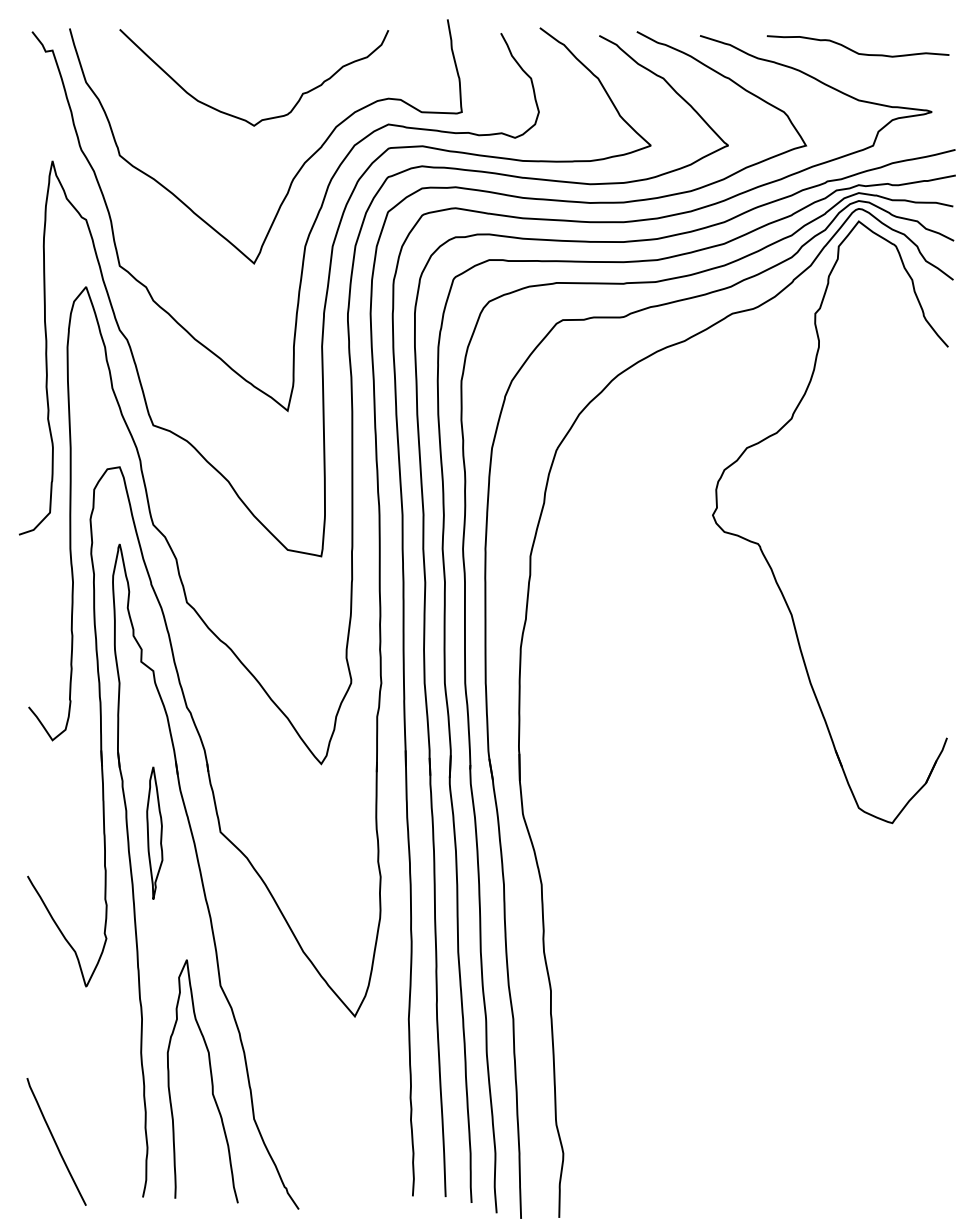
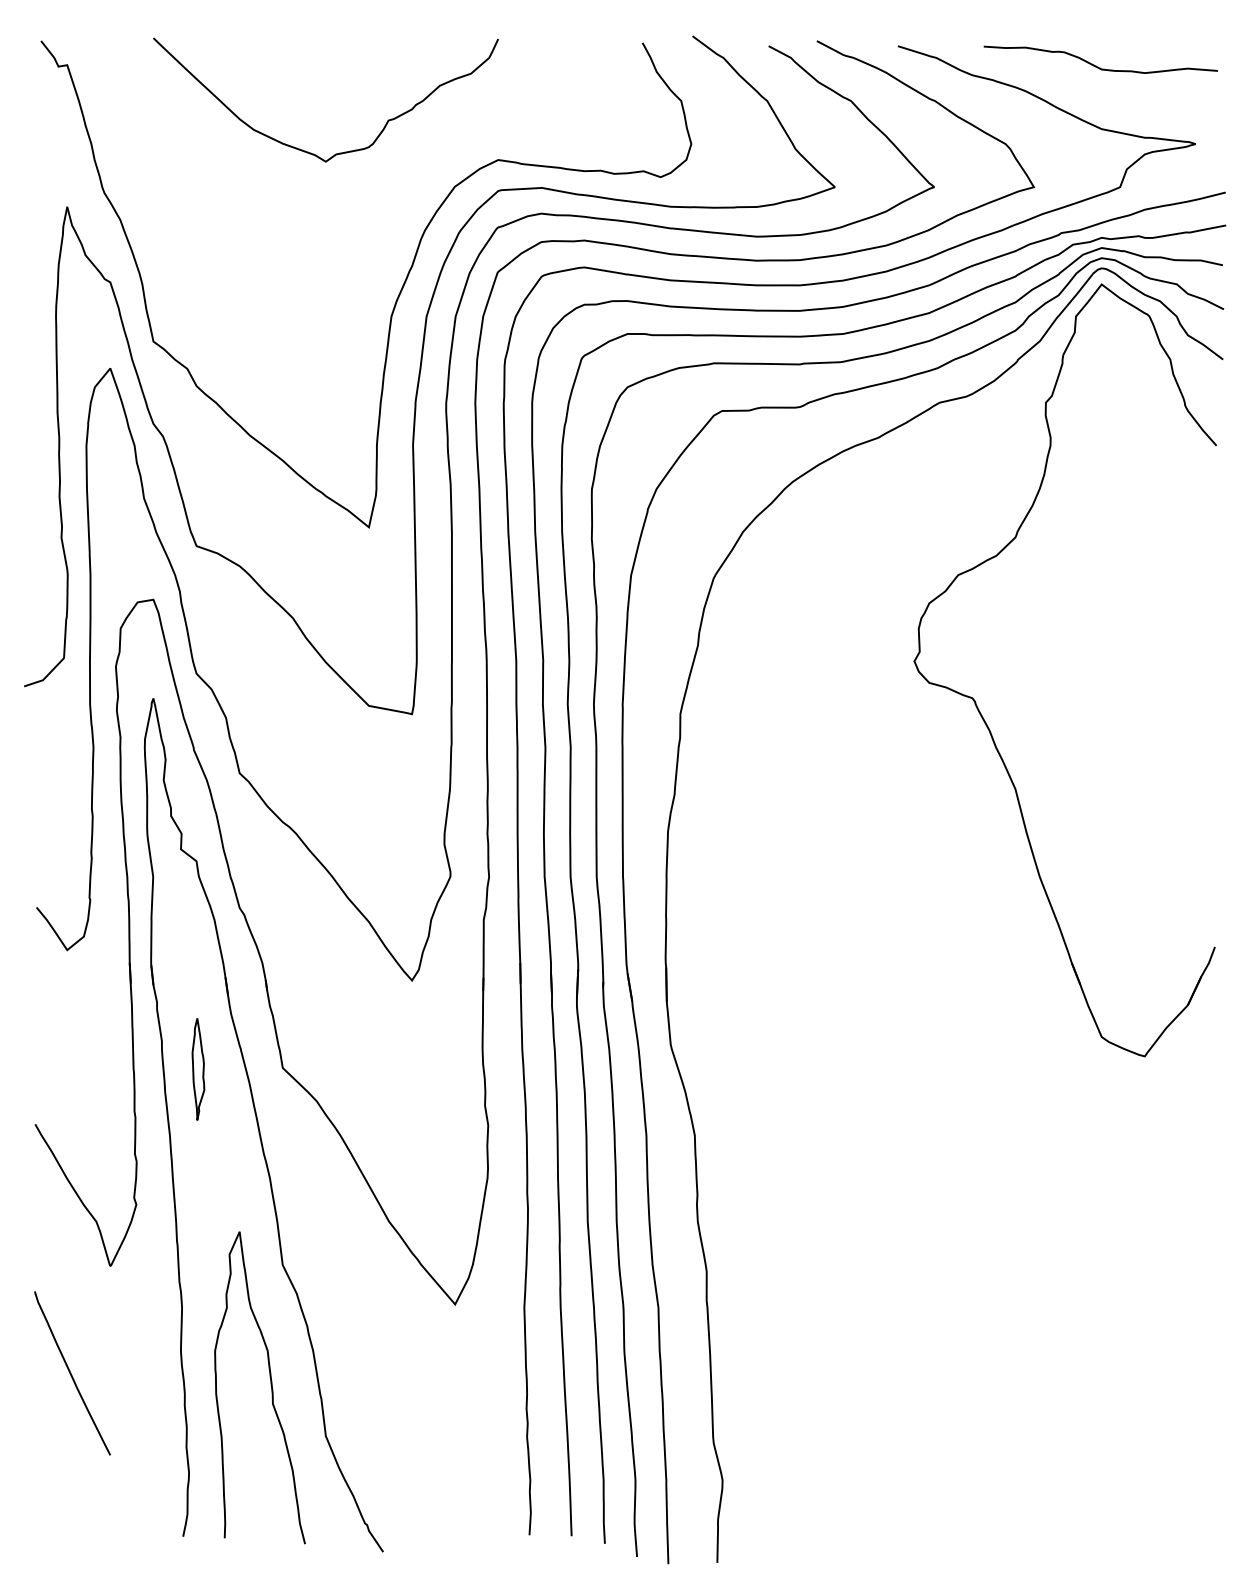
curve: (301, 166) -> (386, 213), removed
part: (154, 833) -> (198, 1069), size x0.6
curve: (55, 1141) -> (71, 1373), moved

